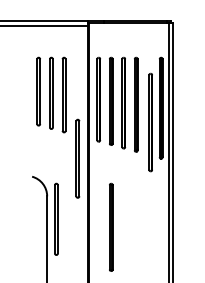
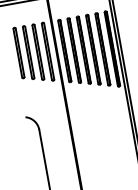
line: (149, 122) -> (101, 49), moved
part: (77, 158) -> (47, 51), moved
line: (55, 218) -> (48, 145), removed
line: (111, 226) -> (91, 143), removed

